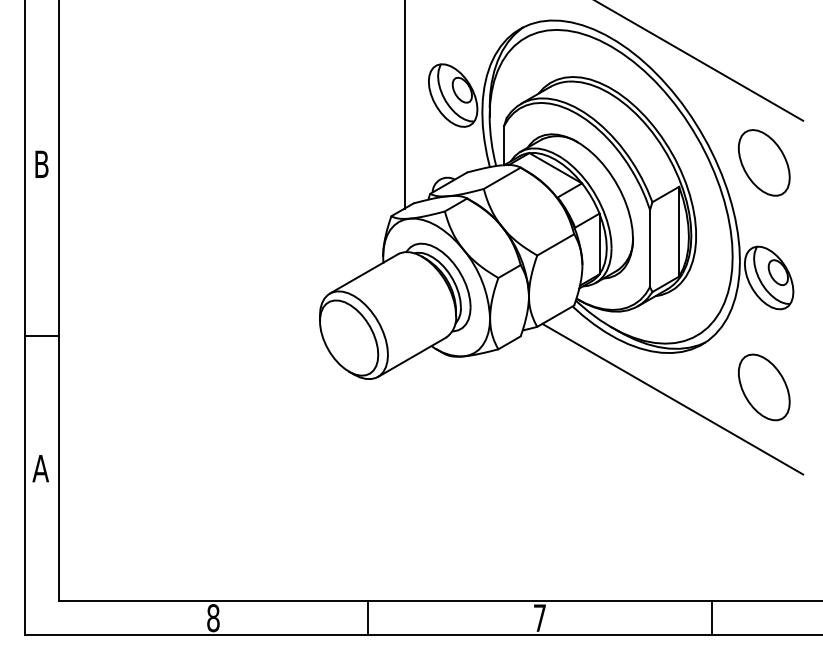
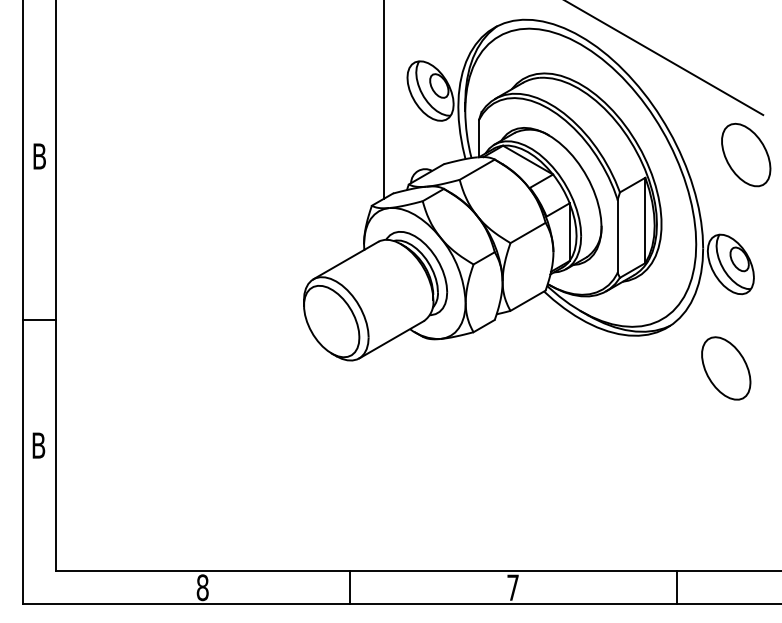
part: (764, 162) -> (746, 154), moved
line: (672, 398) -> (639, 378), removed
text: (40, 468) -> (38, 445), A -> B

